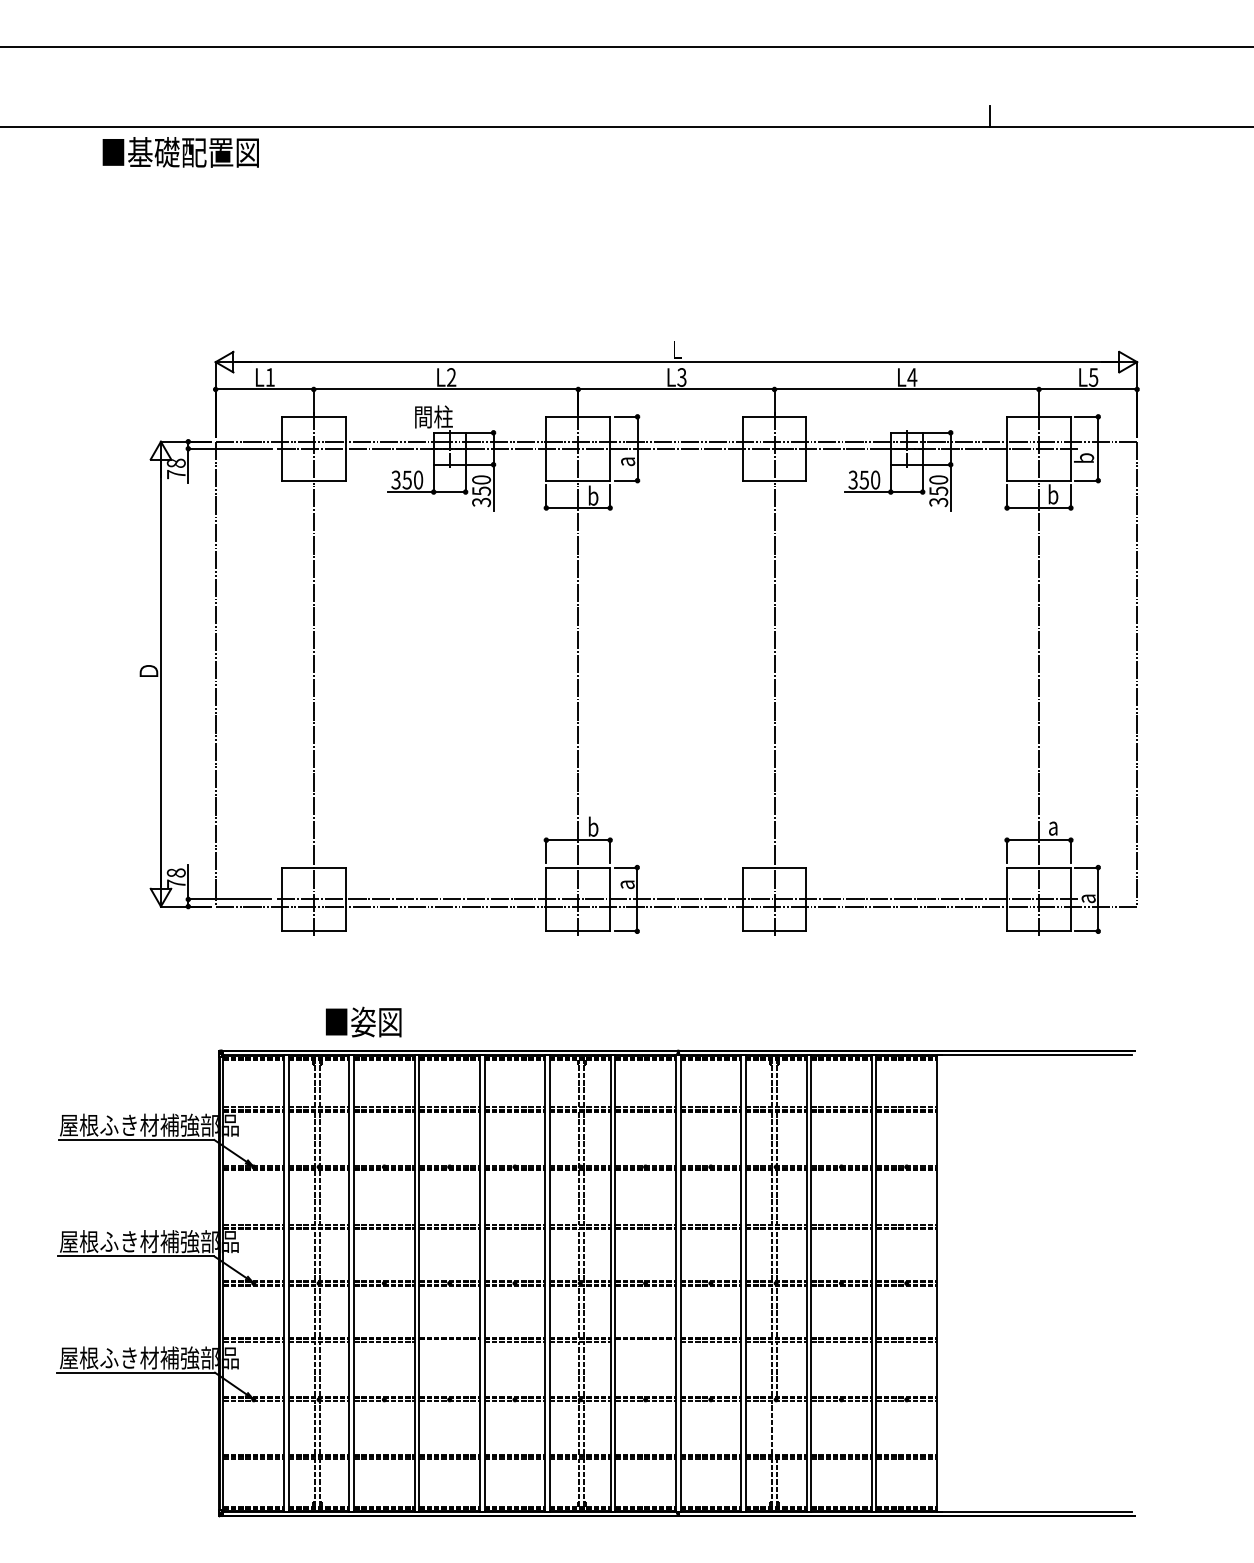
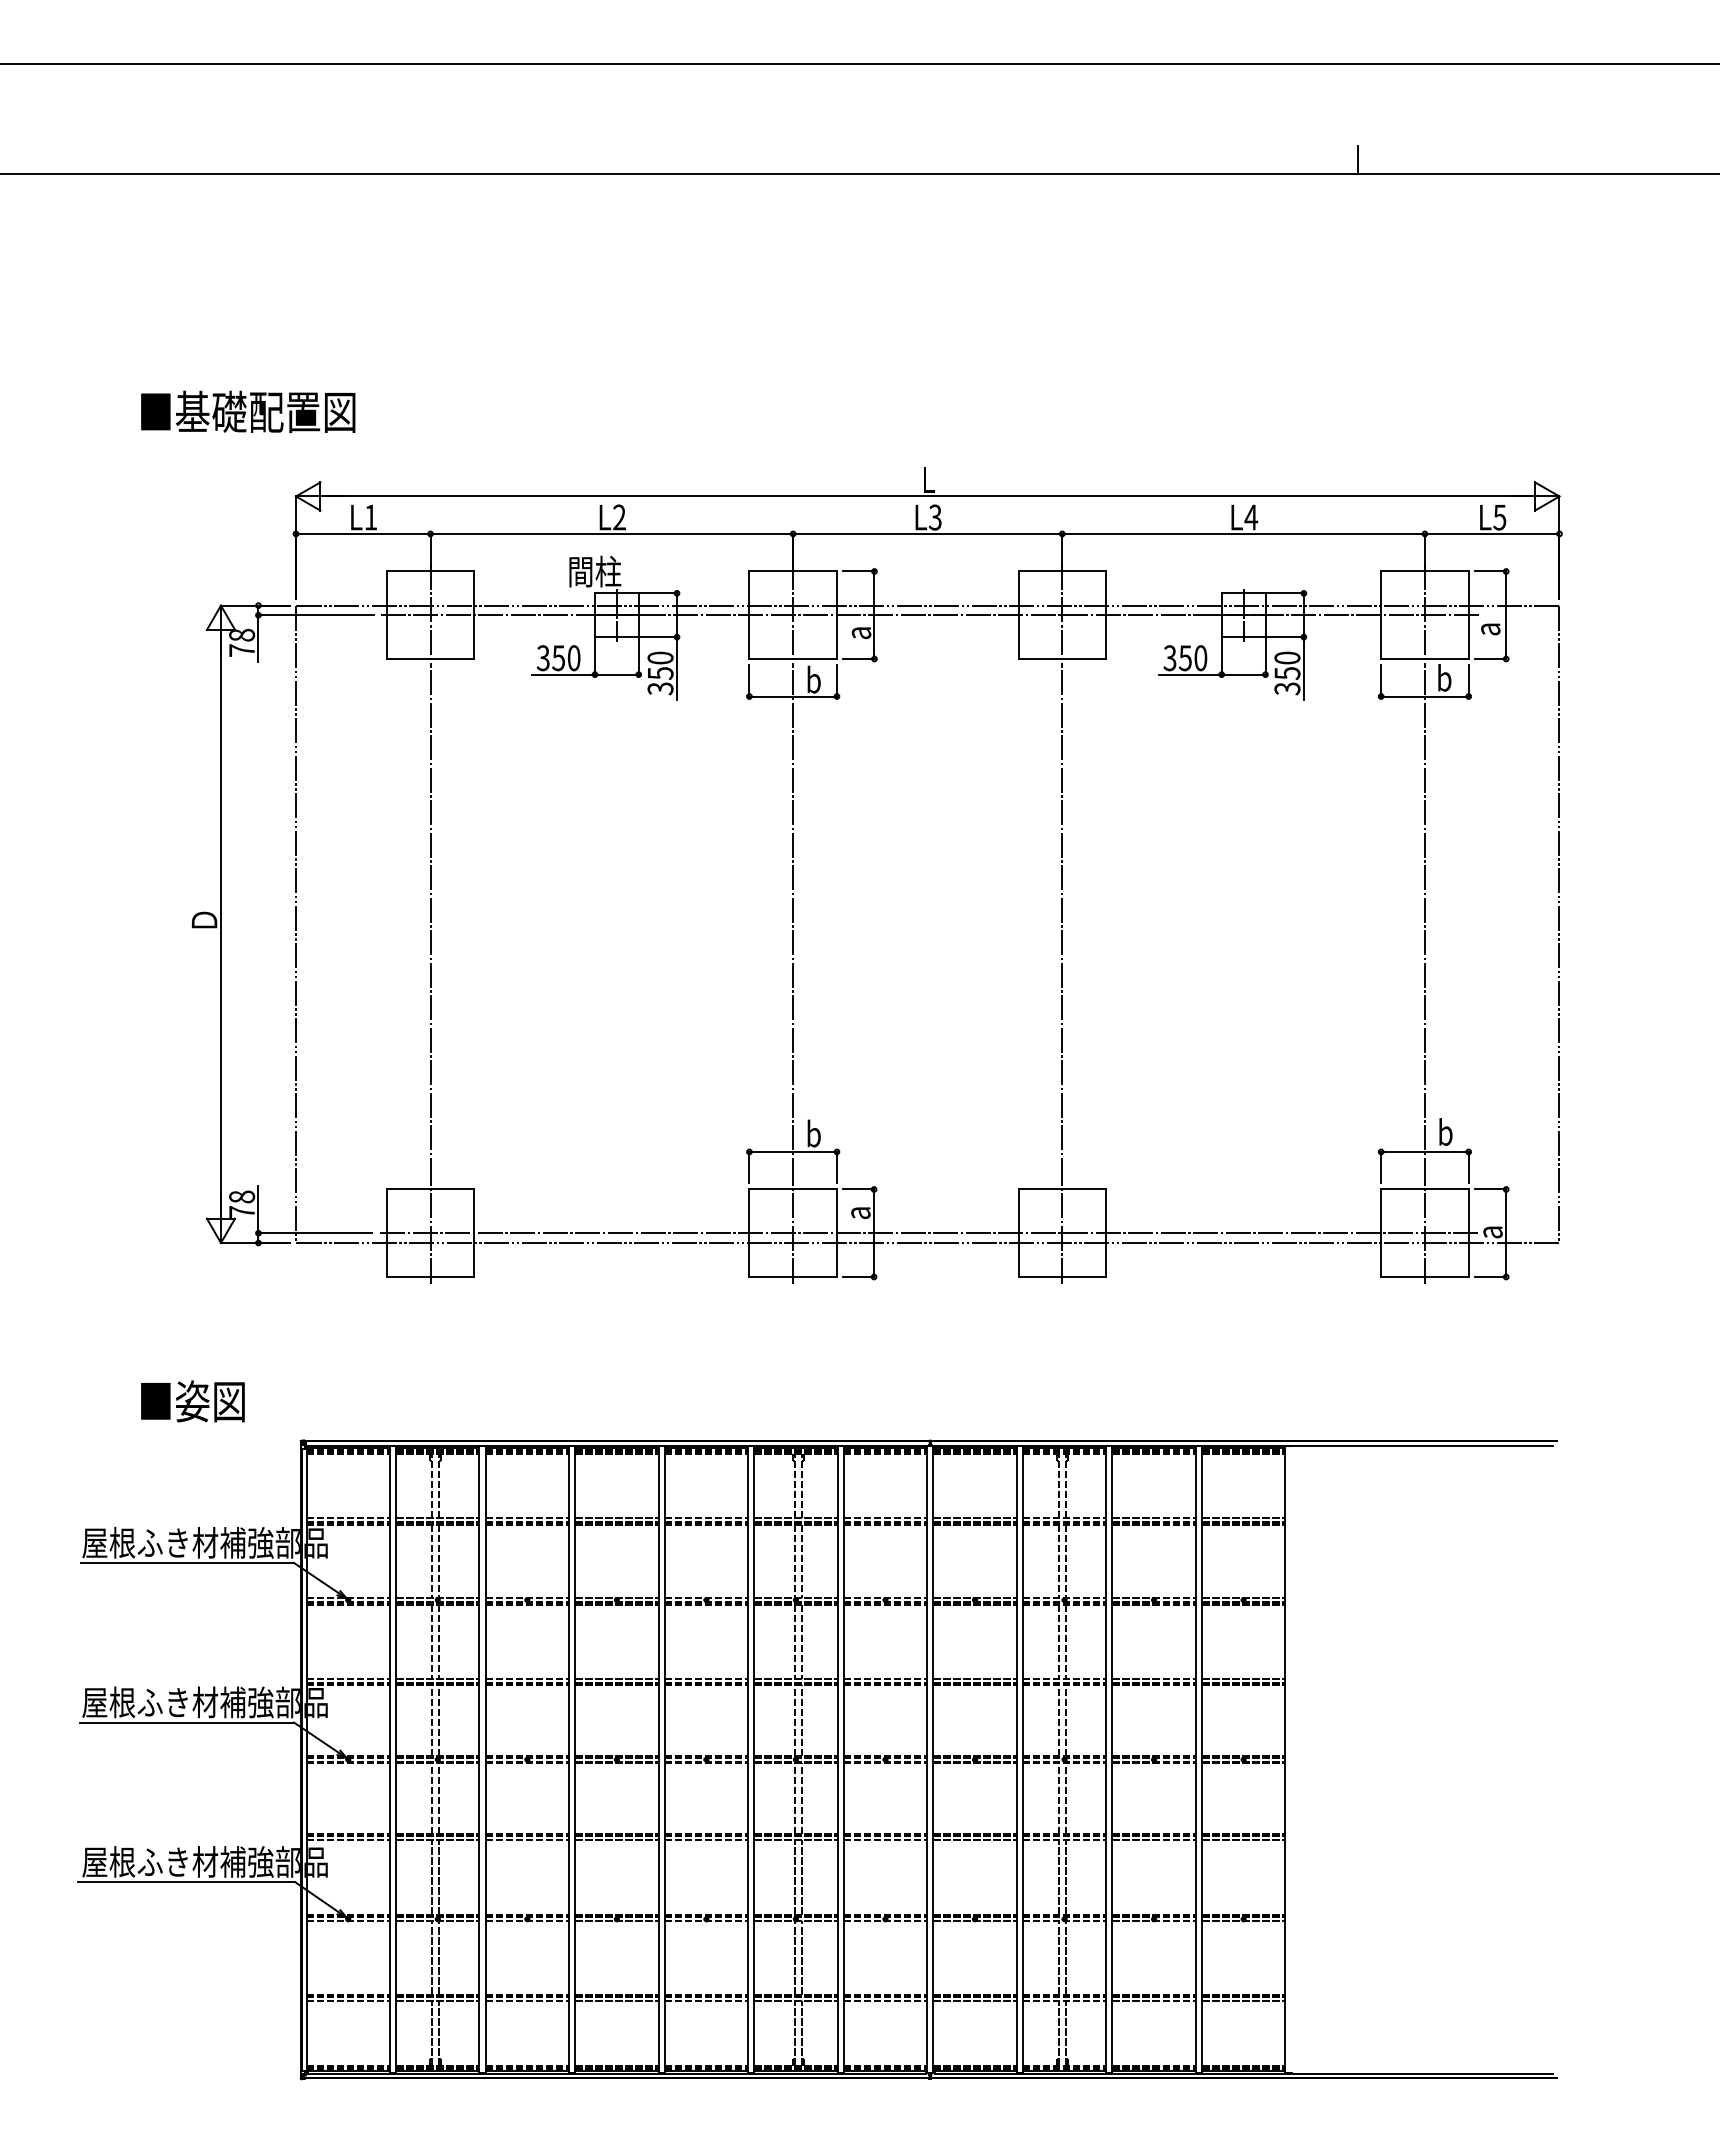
text: (181, 152) -> (248, 411), moved
text: (1083, 458) -> (1486, 628), b -> a
text: (1054, 825) -> (1445, 1131), a -> b
text: (363, 1022) -> (192, 1401), moved
line: (449, 1342) -> (616, 1840), added
line: (645, 1342) -> (885, 1840), added
line: (776, 1427) -> (1065, 1957), added

